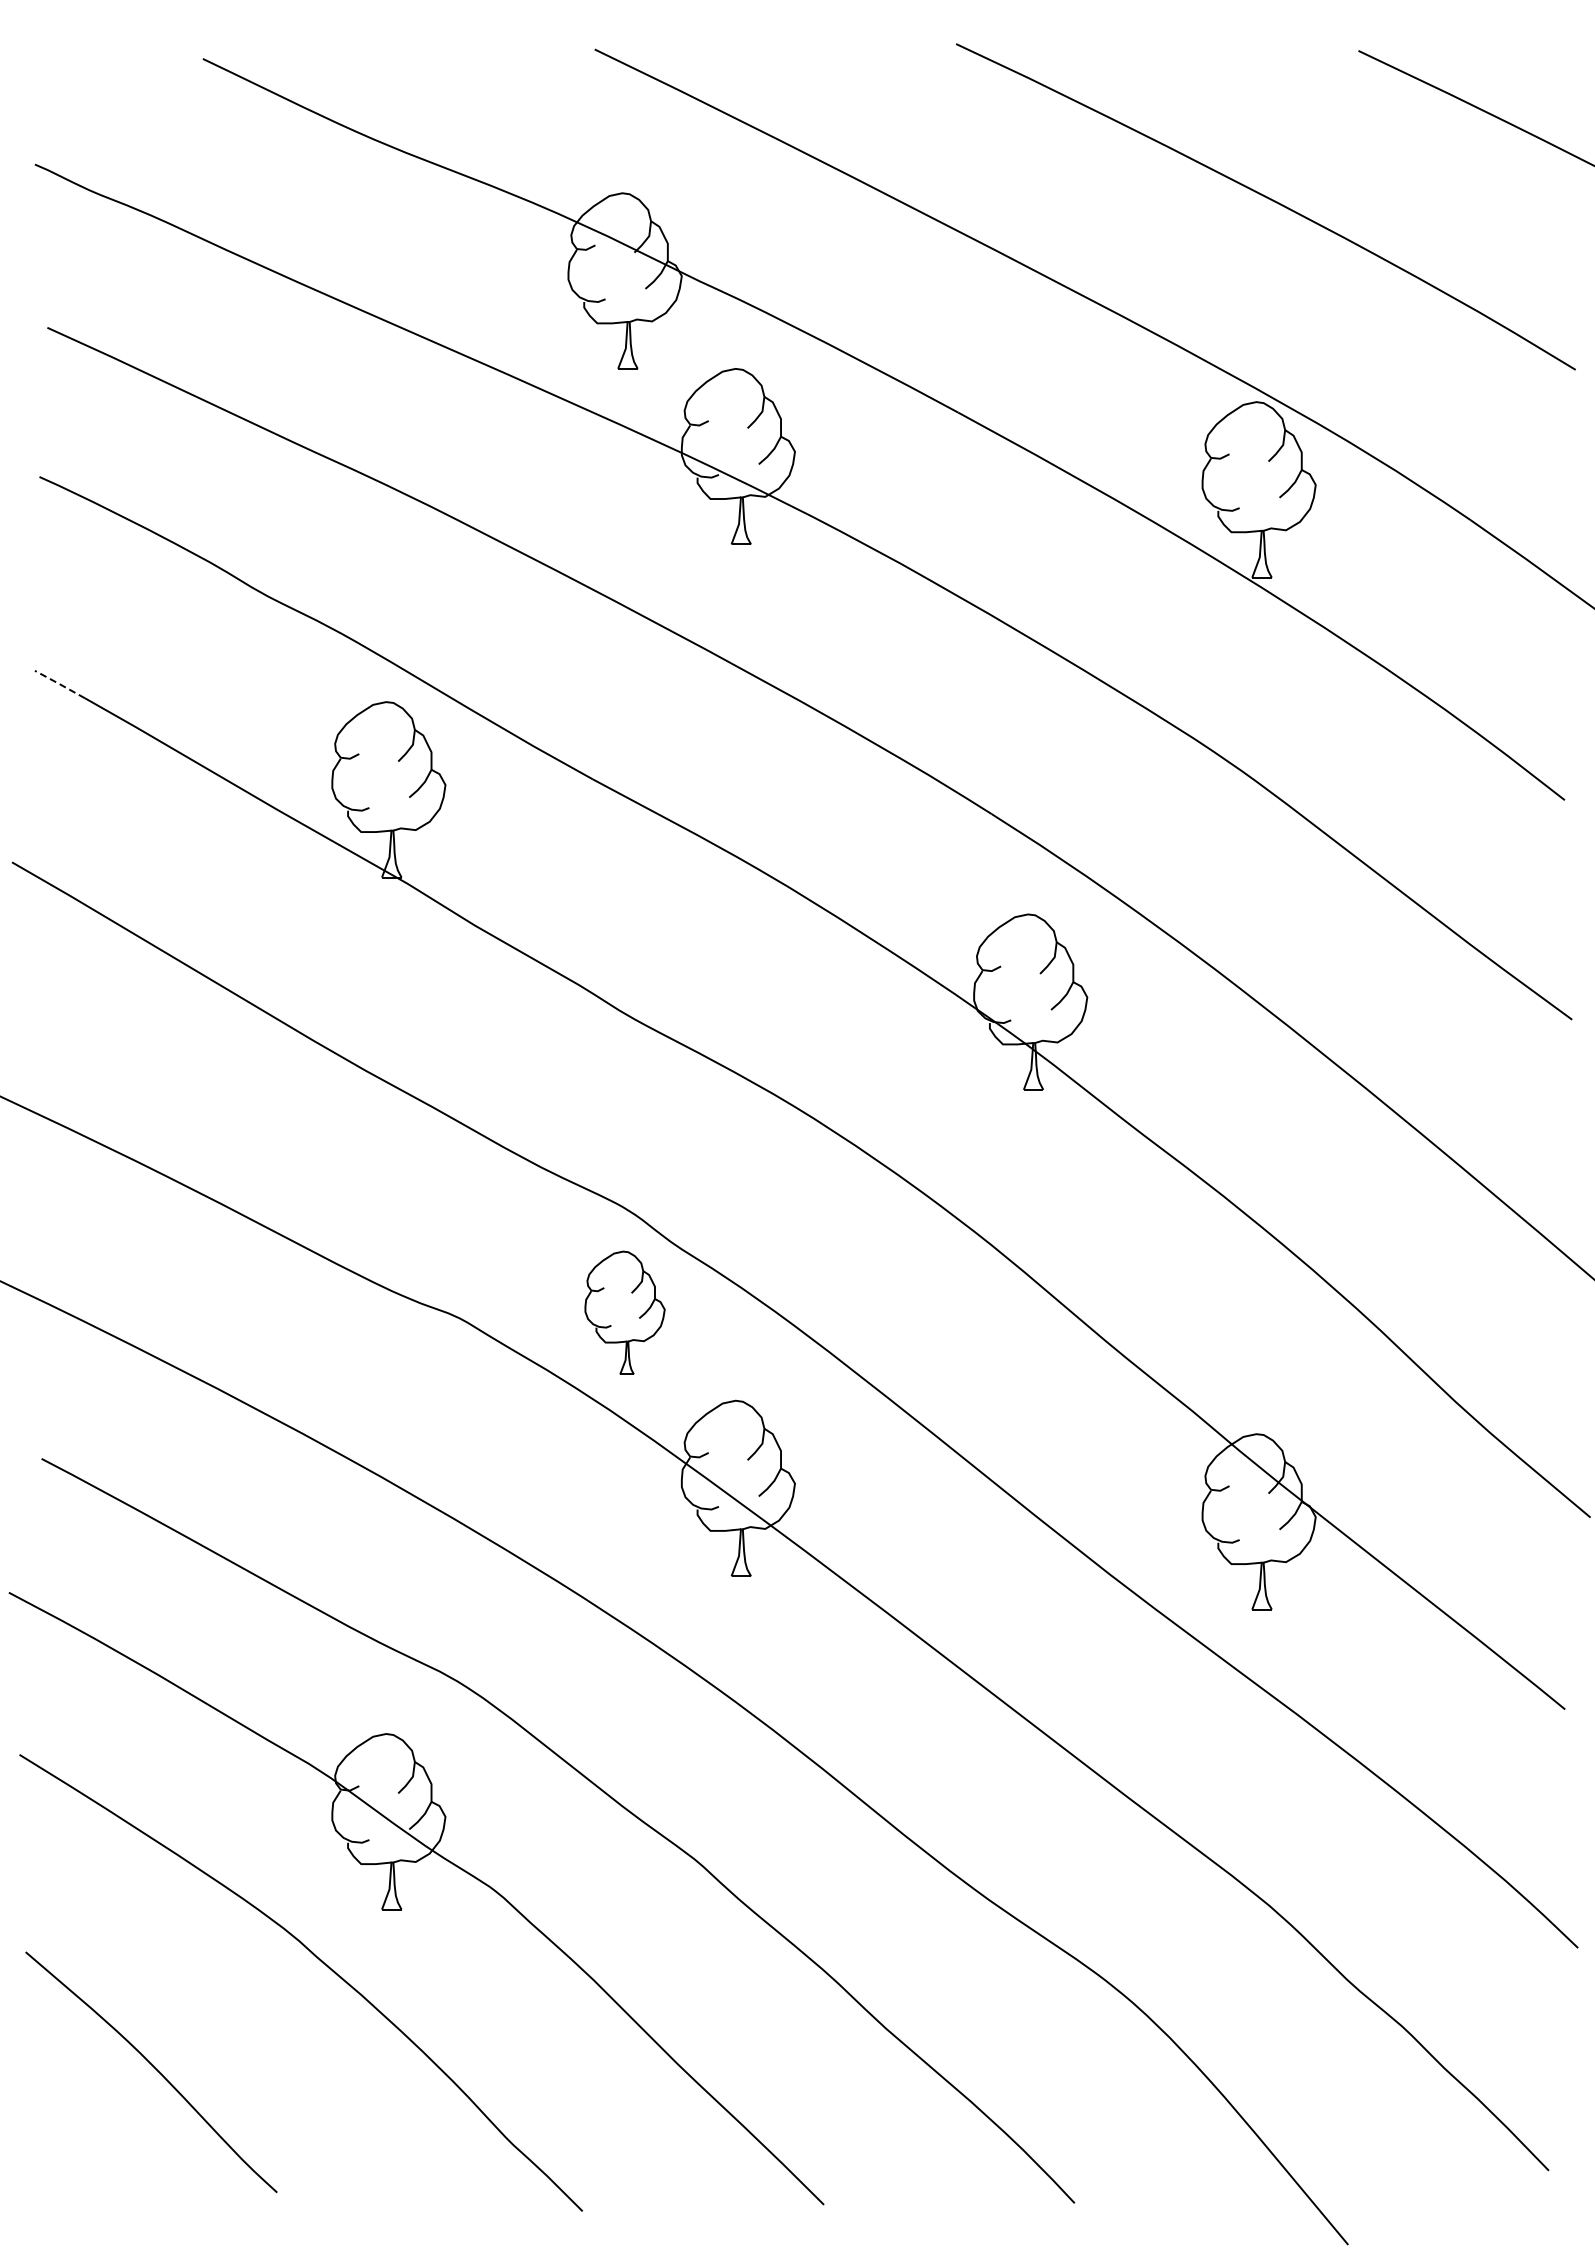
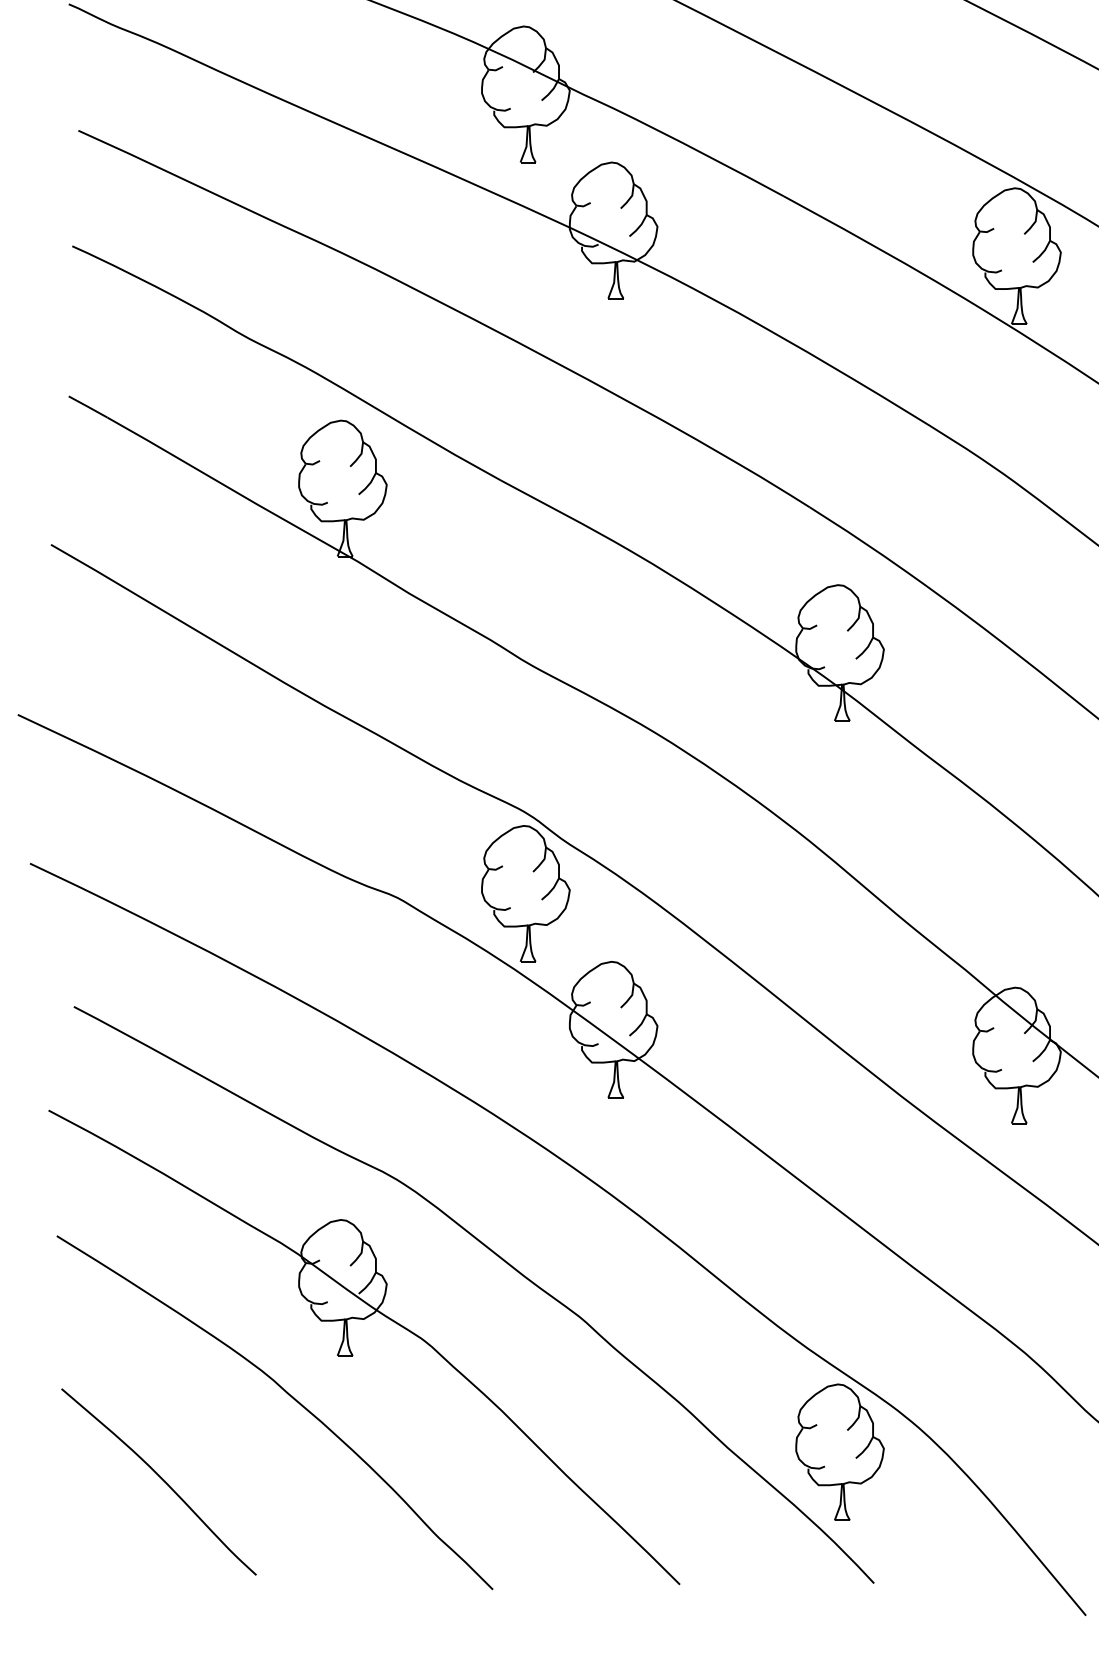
line: (59, 684) -> (87, 407), dashed -> solid
part: (624, 1312) -> (525, 893), size x1.43
part: (1030, 2033) -> (839, 1451), added

